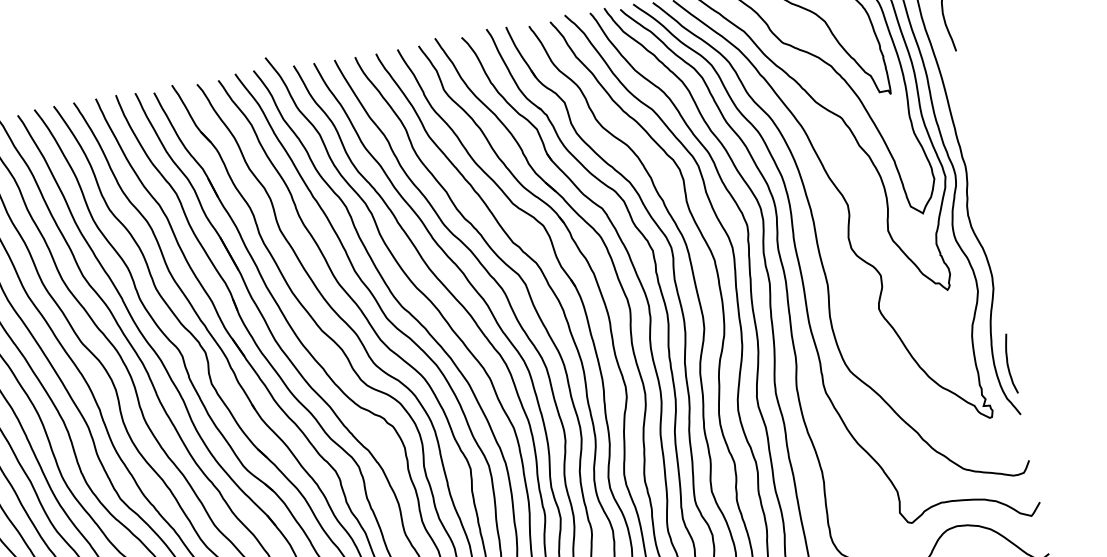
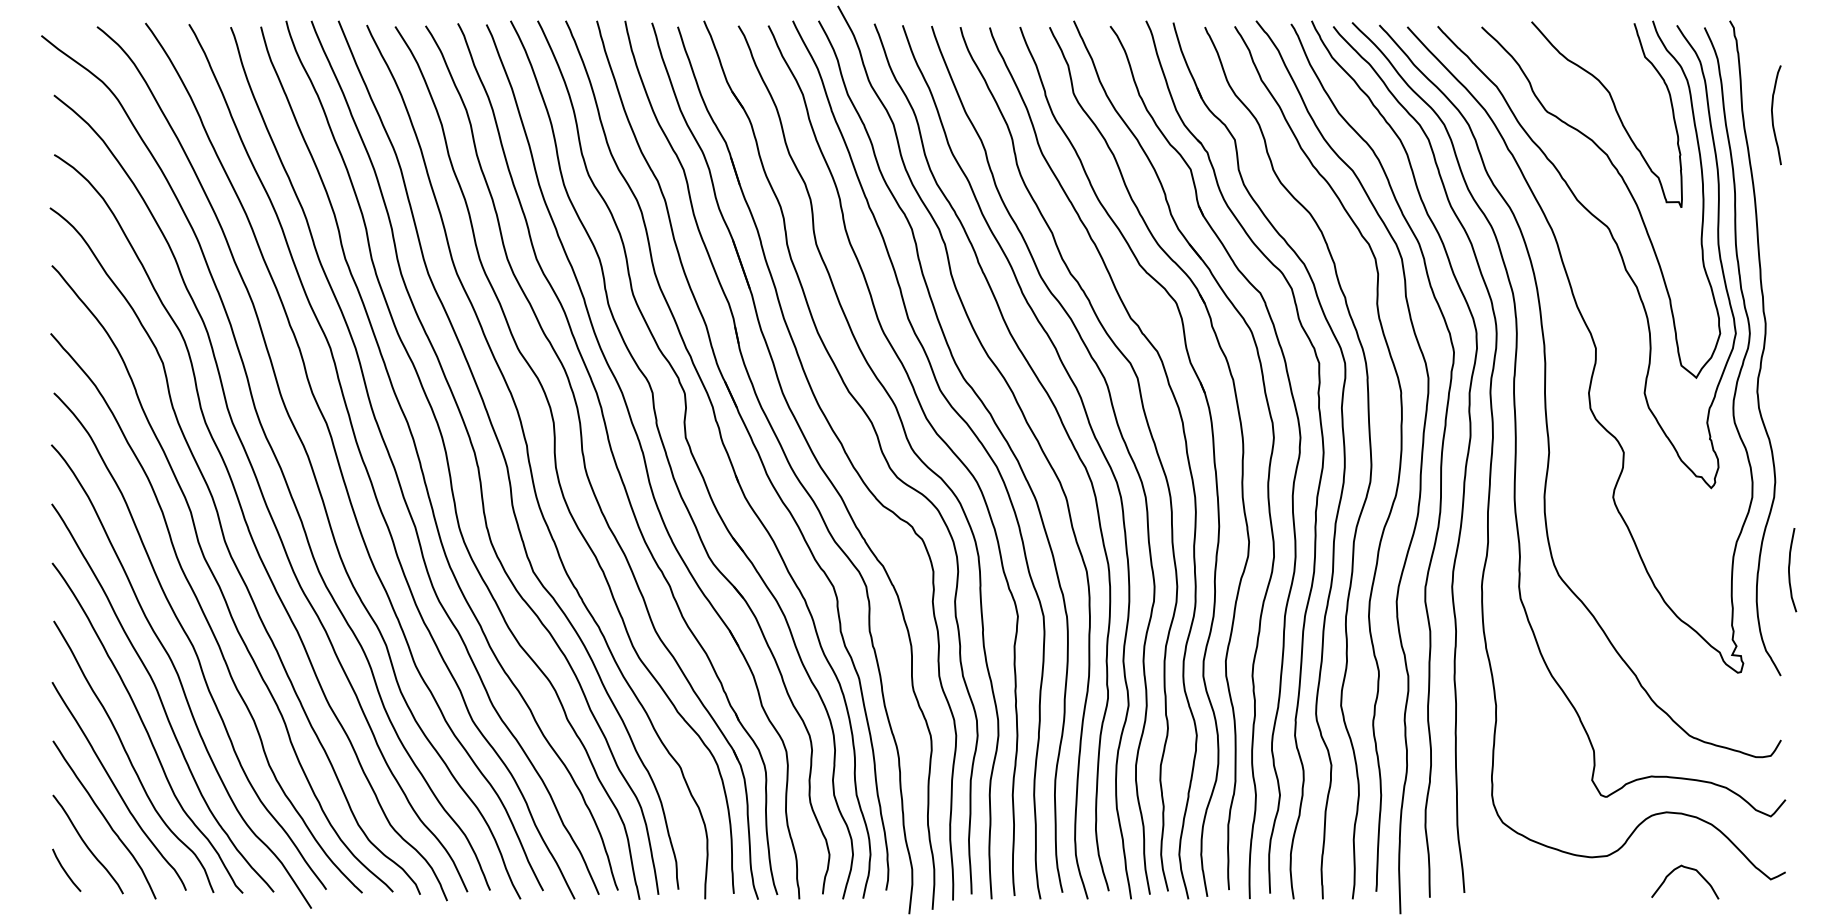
curve: (1008, 364) -> (1789, 570), moved

